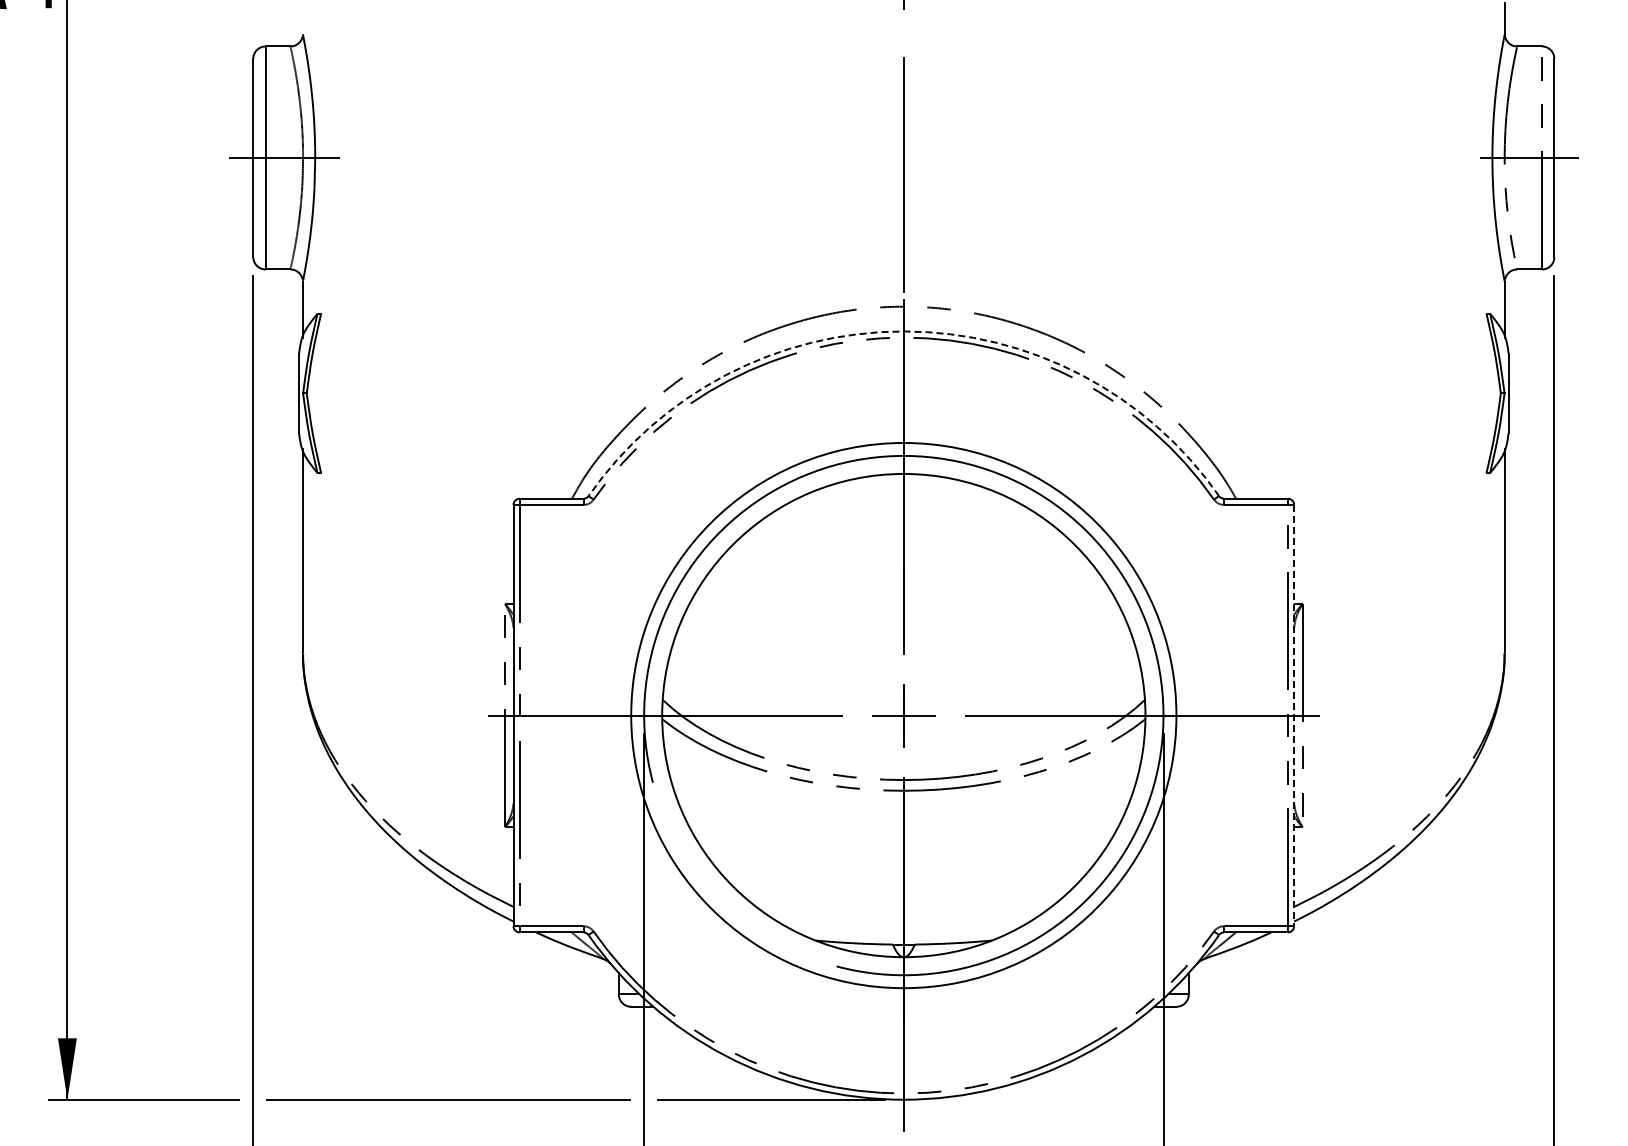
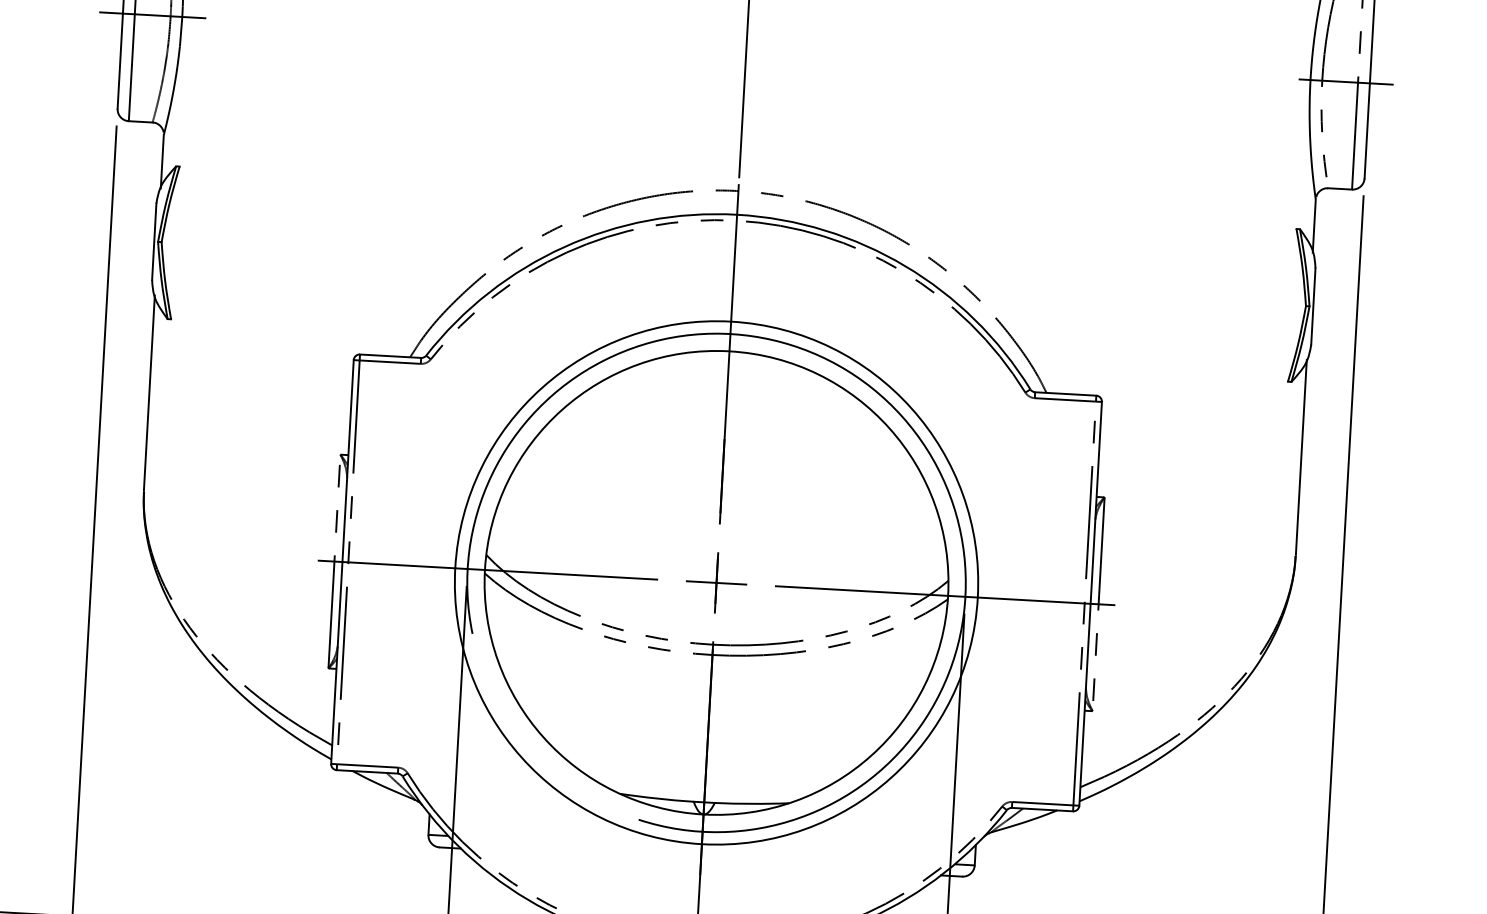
arc: (903, 331) -> (736, 214), dashed -> solid
line: (1294, 715) -> (1090, 603), dashed -> solid

